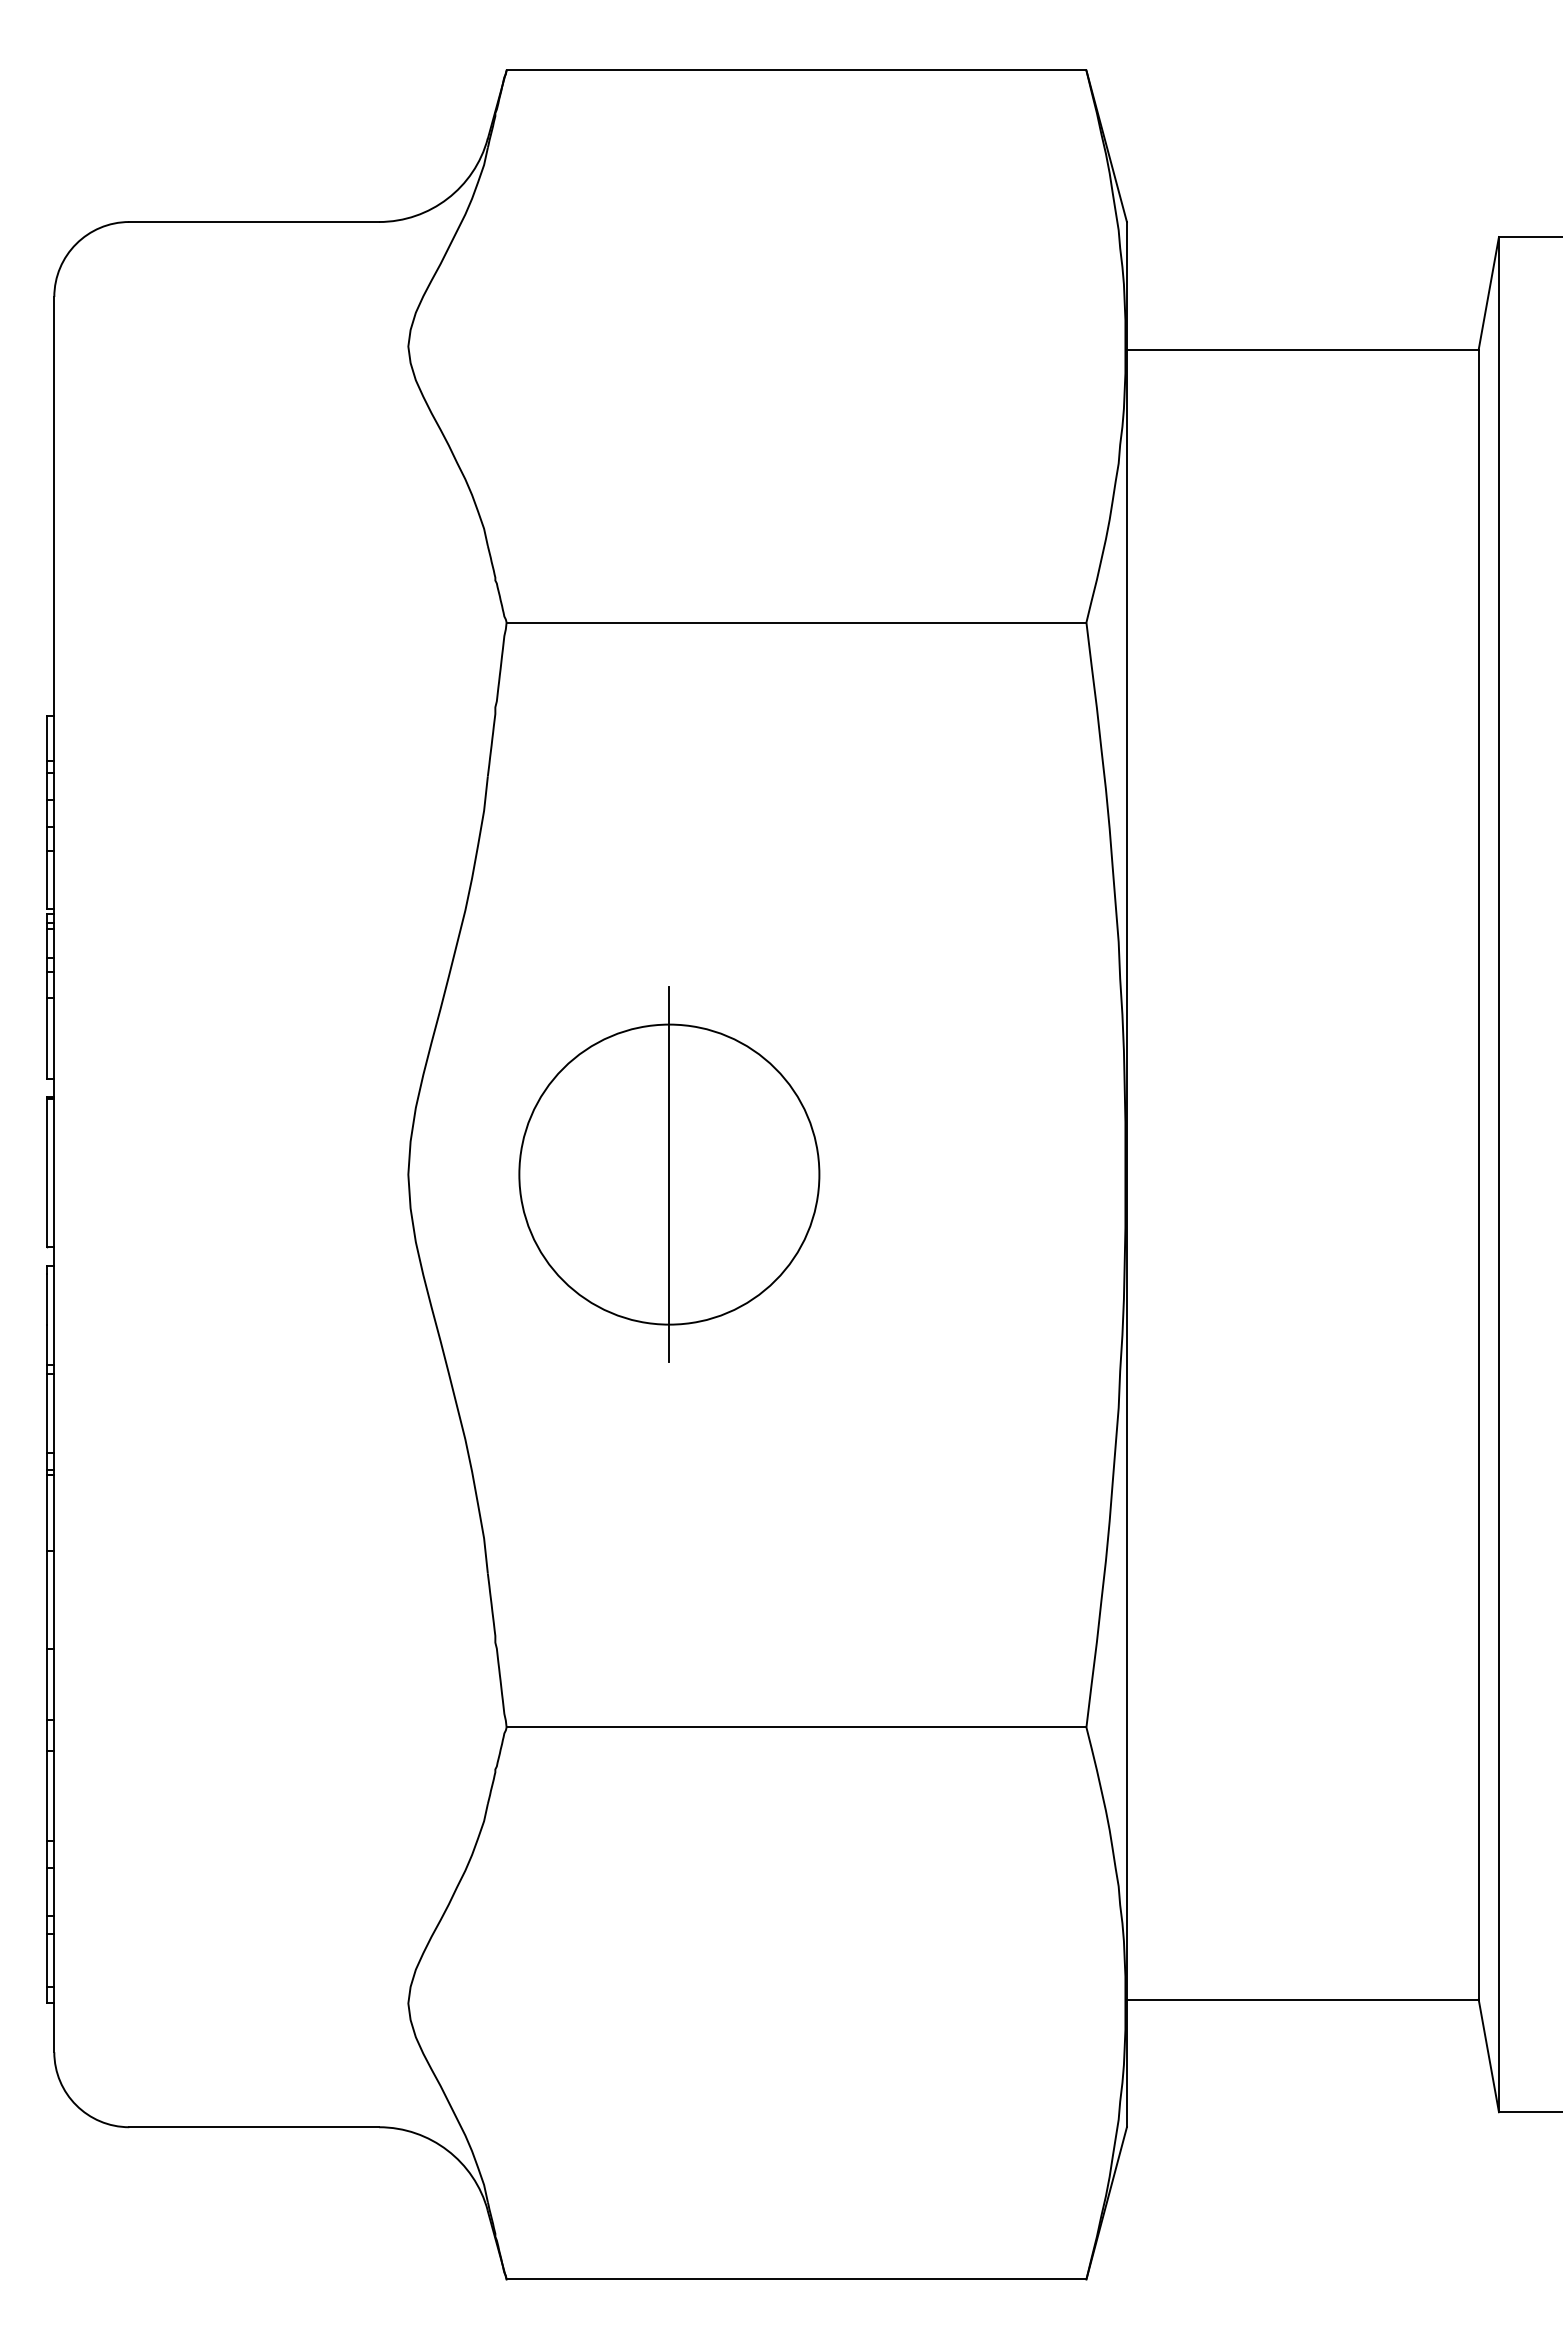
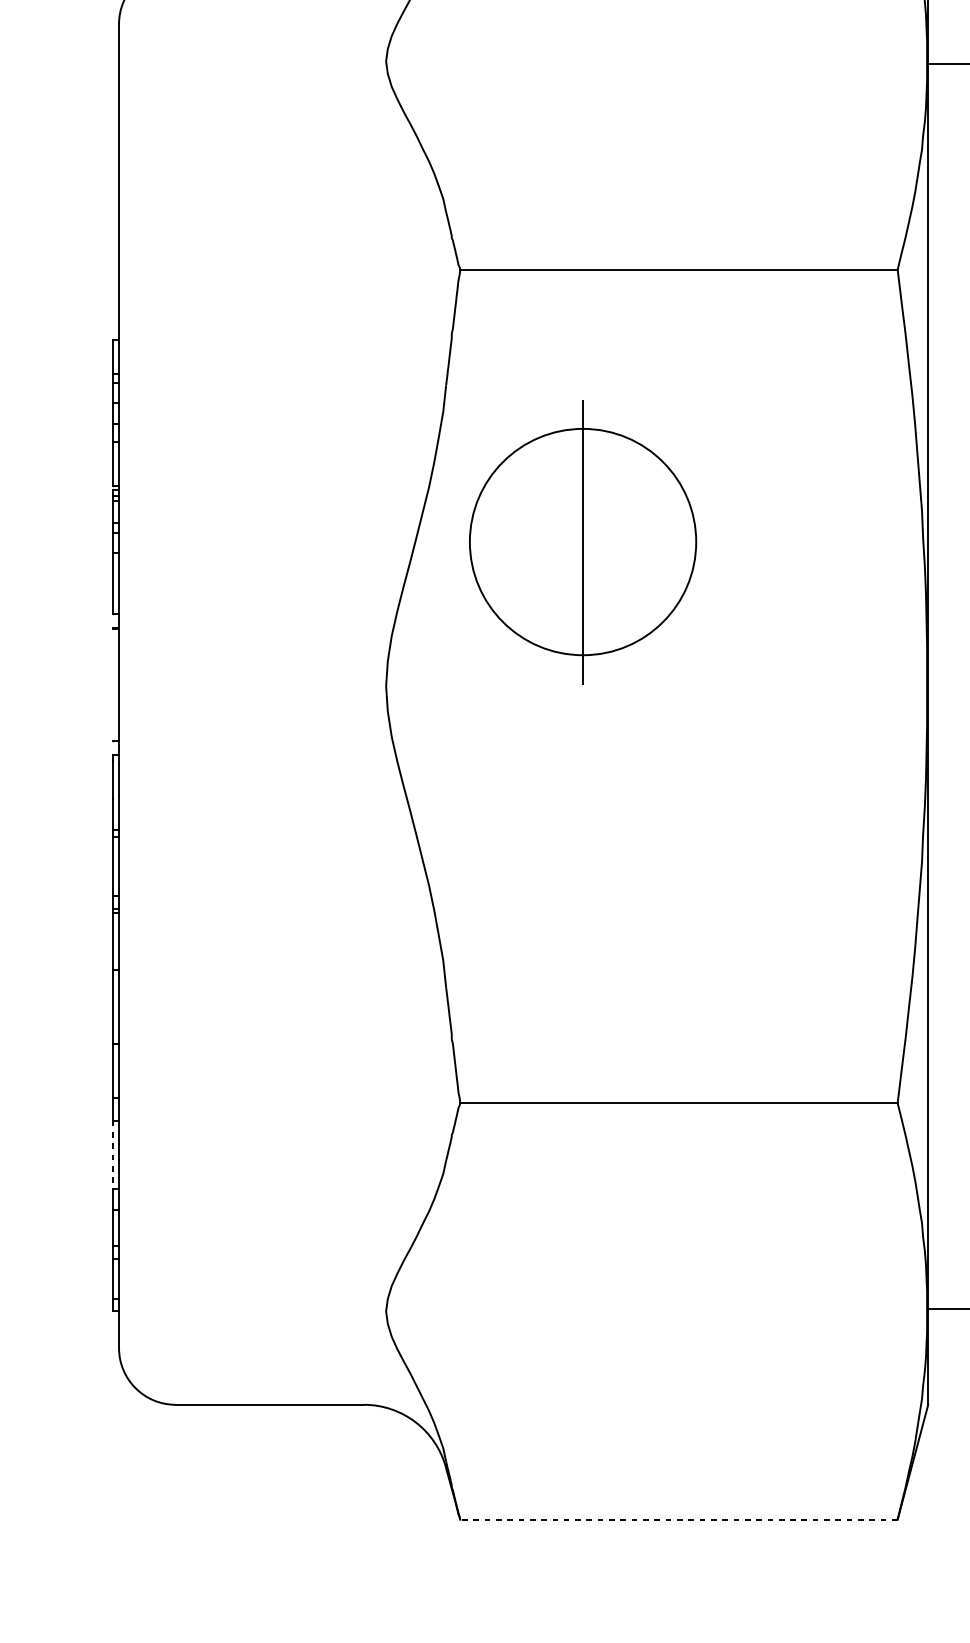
line: (46, 1172) -> (113, 684), removed
part: (669, 1174) -> (583, 541), moved
line: (46, 1796) -> (113, 1155), solid -> dashed
line: (796, 2279) -> (678, 1519), solid -> dashed

